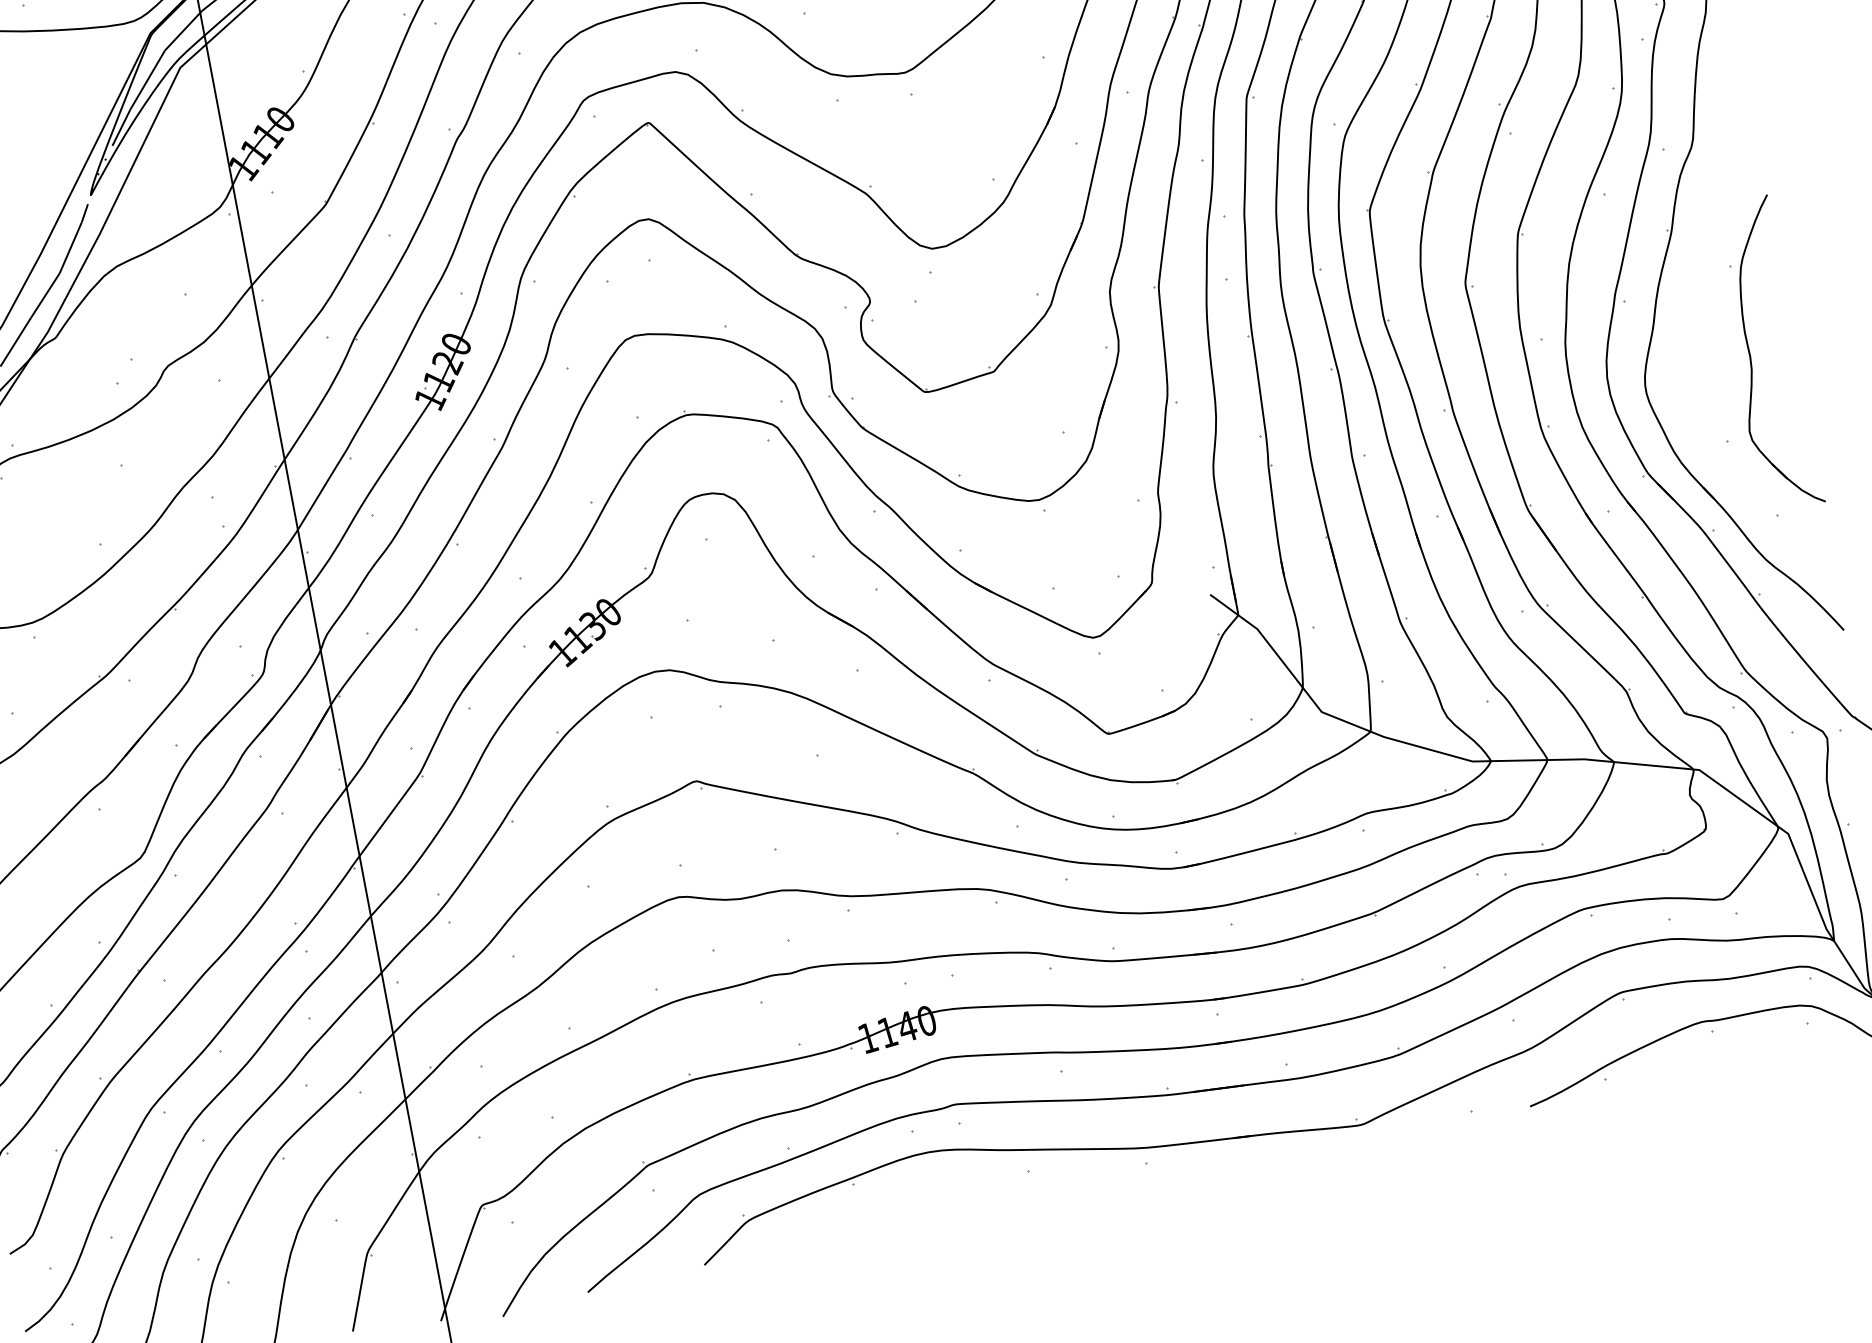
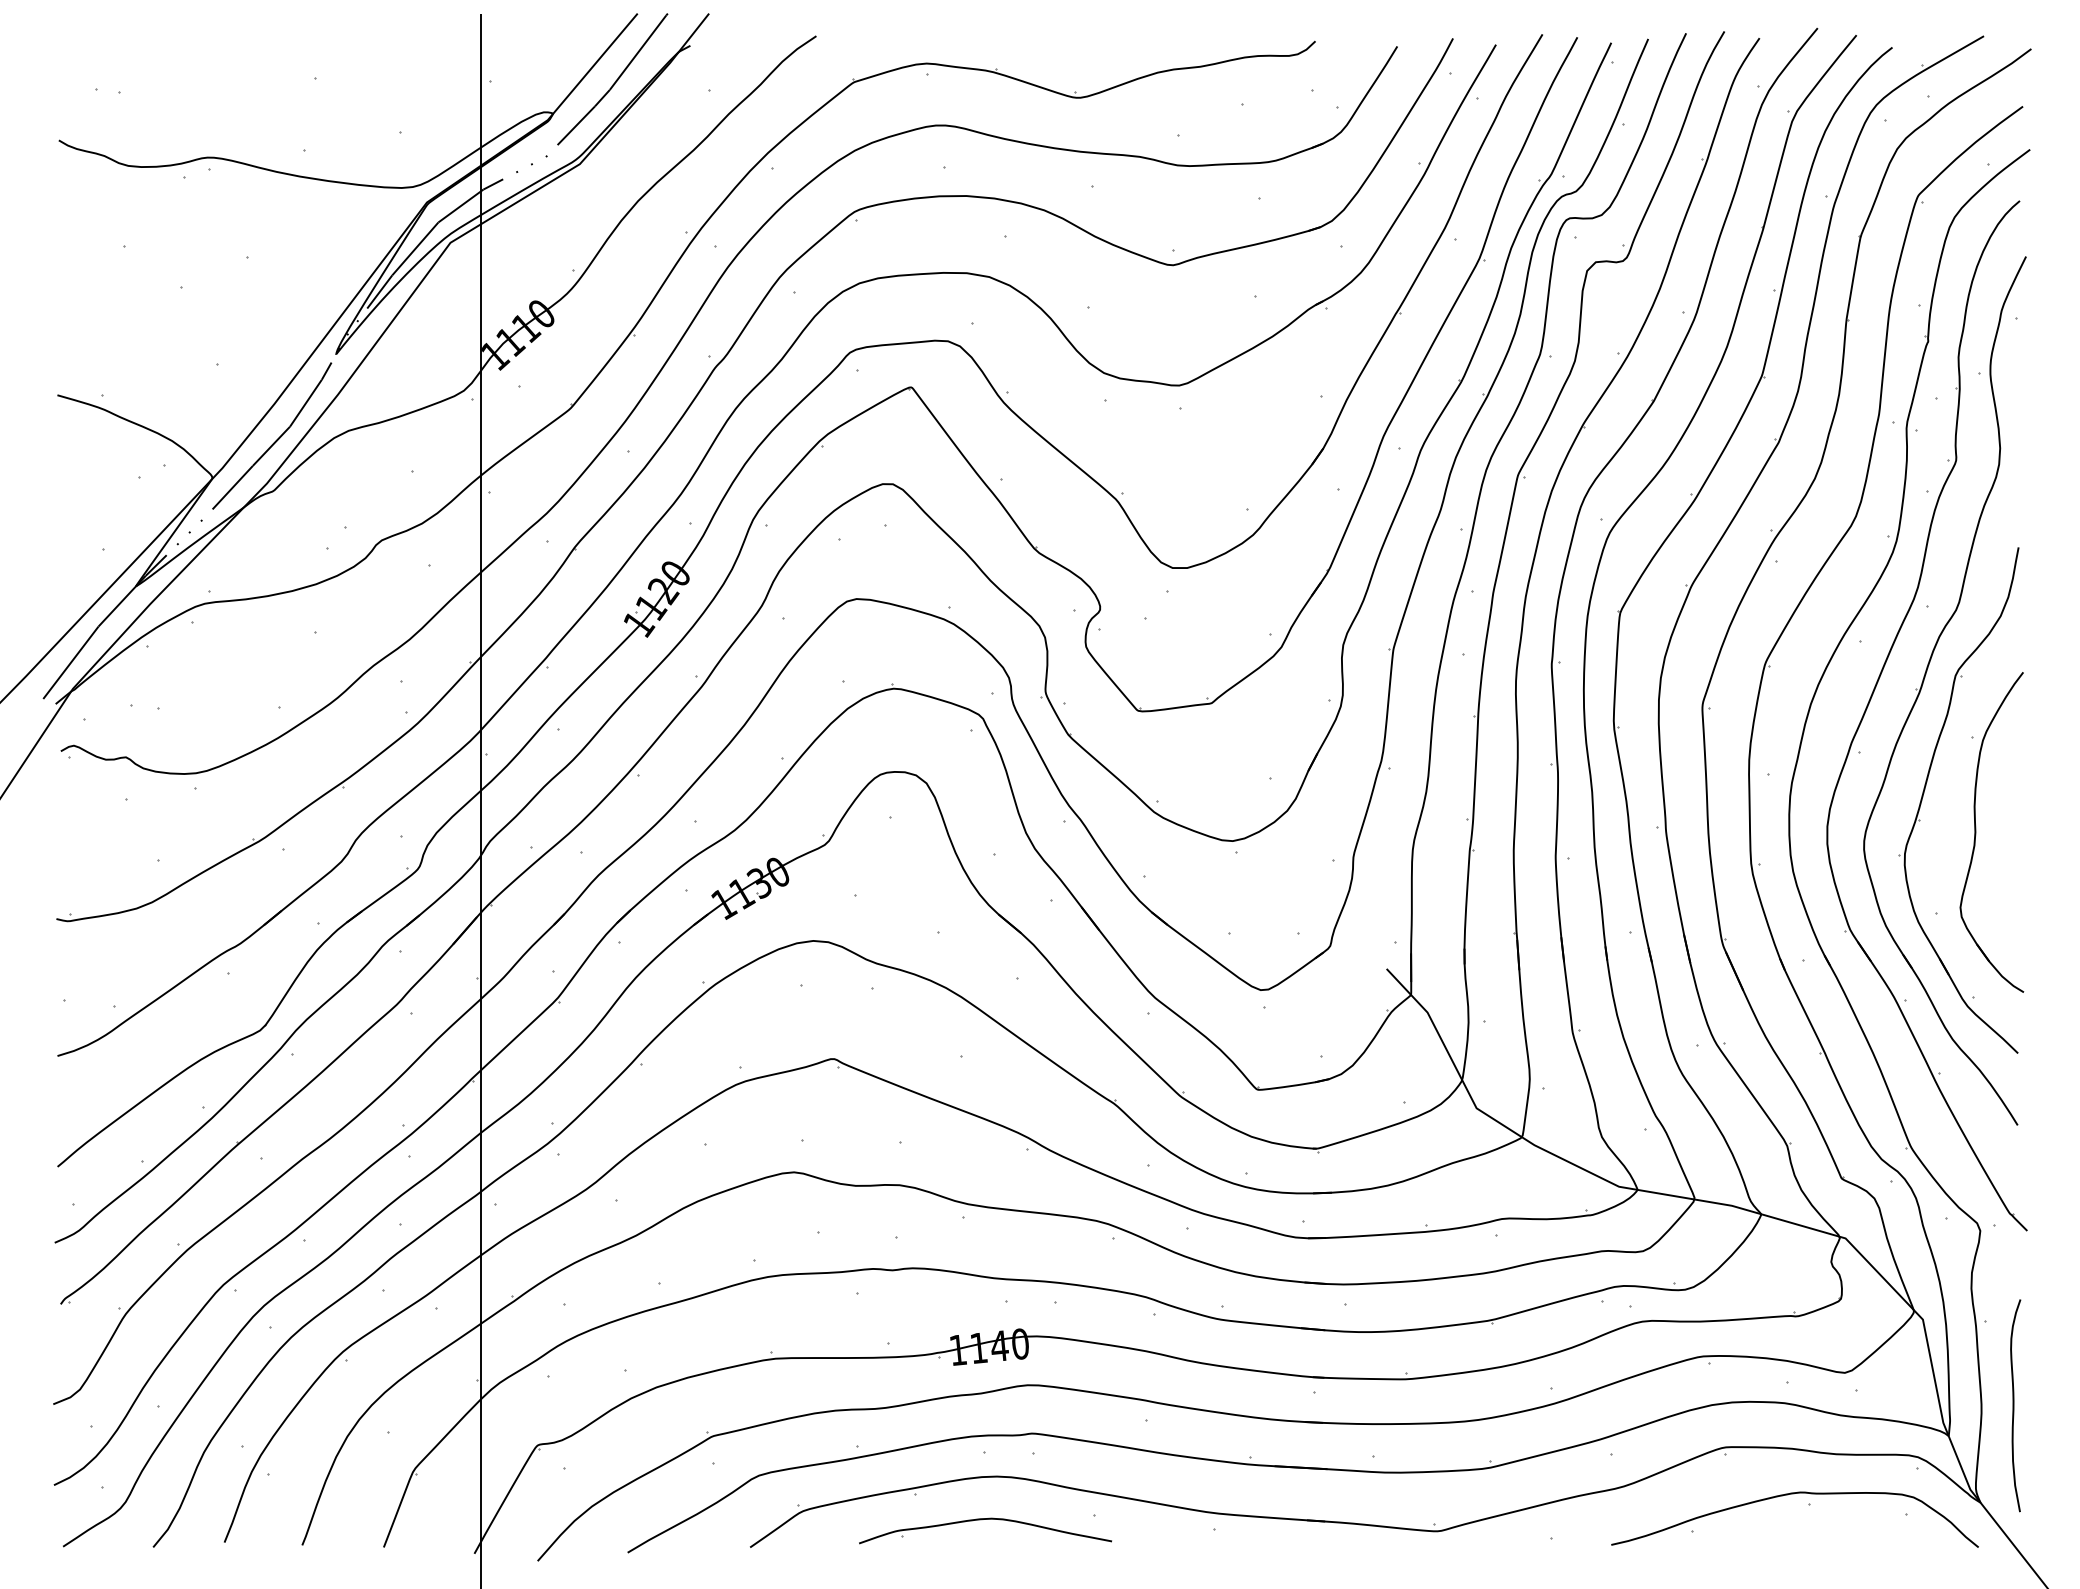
part: (1694, 328) -> (1924, 793), added
part: (921, 1197) -> (981, 1520), added

